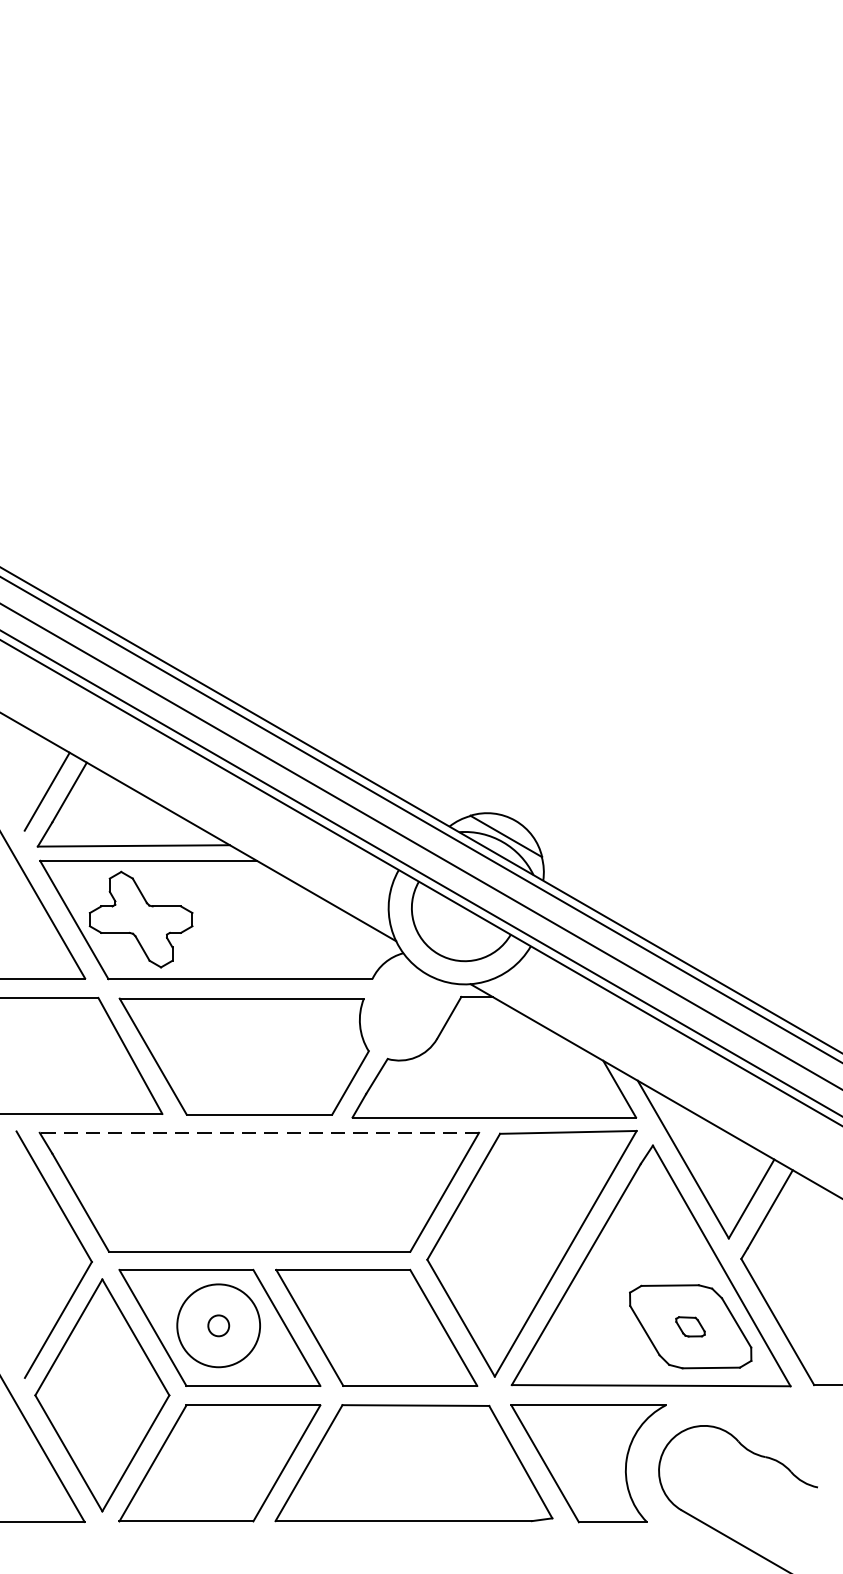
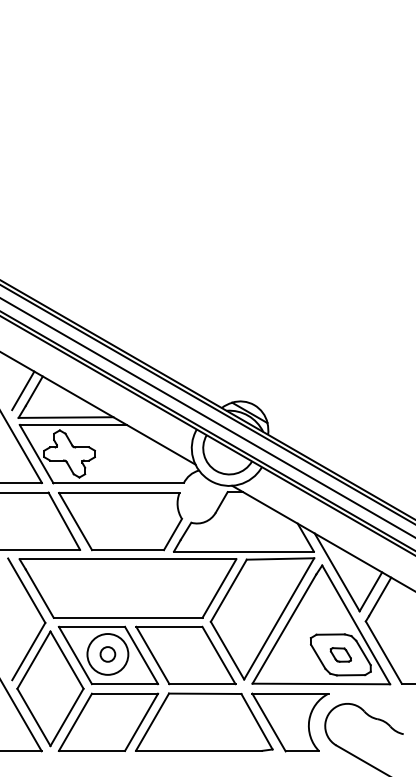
line: (258, 1133) -> (127, 559), dashed -> solid
circle: (217, 1325) -> (107, 654), size x1.43
part: (689, 1325) -> (340, 654), size x1.43

